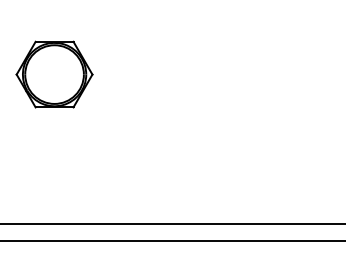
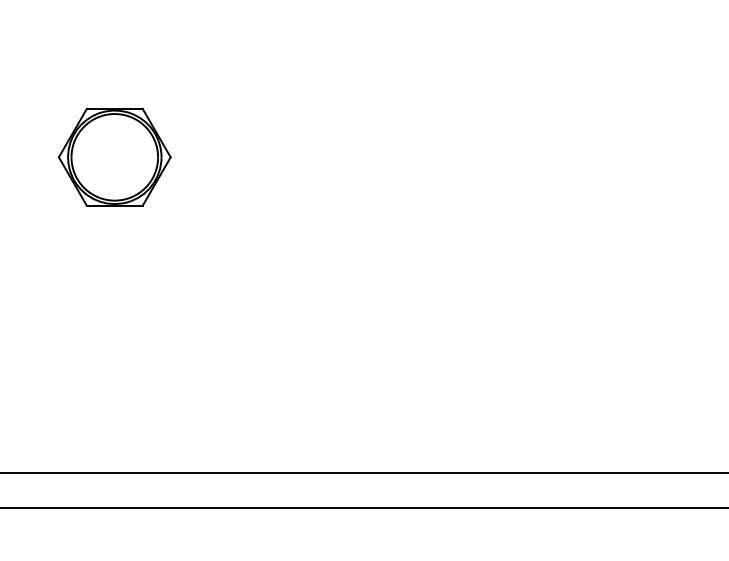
part: (54, 74) -> (114, 157), size x0.7

